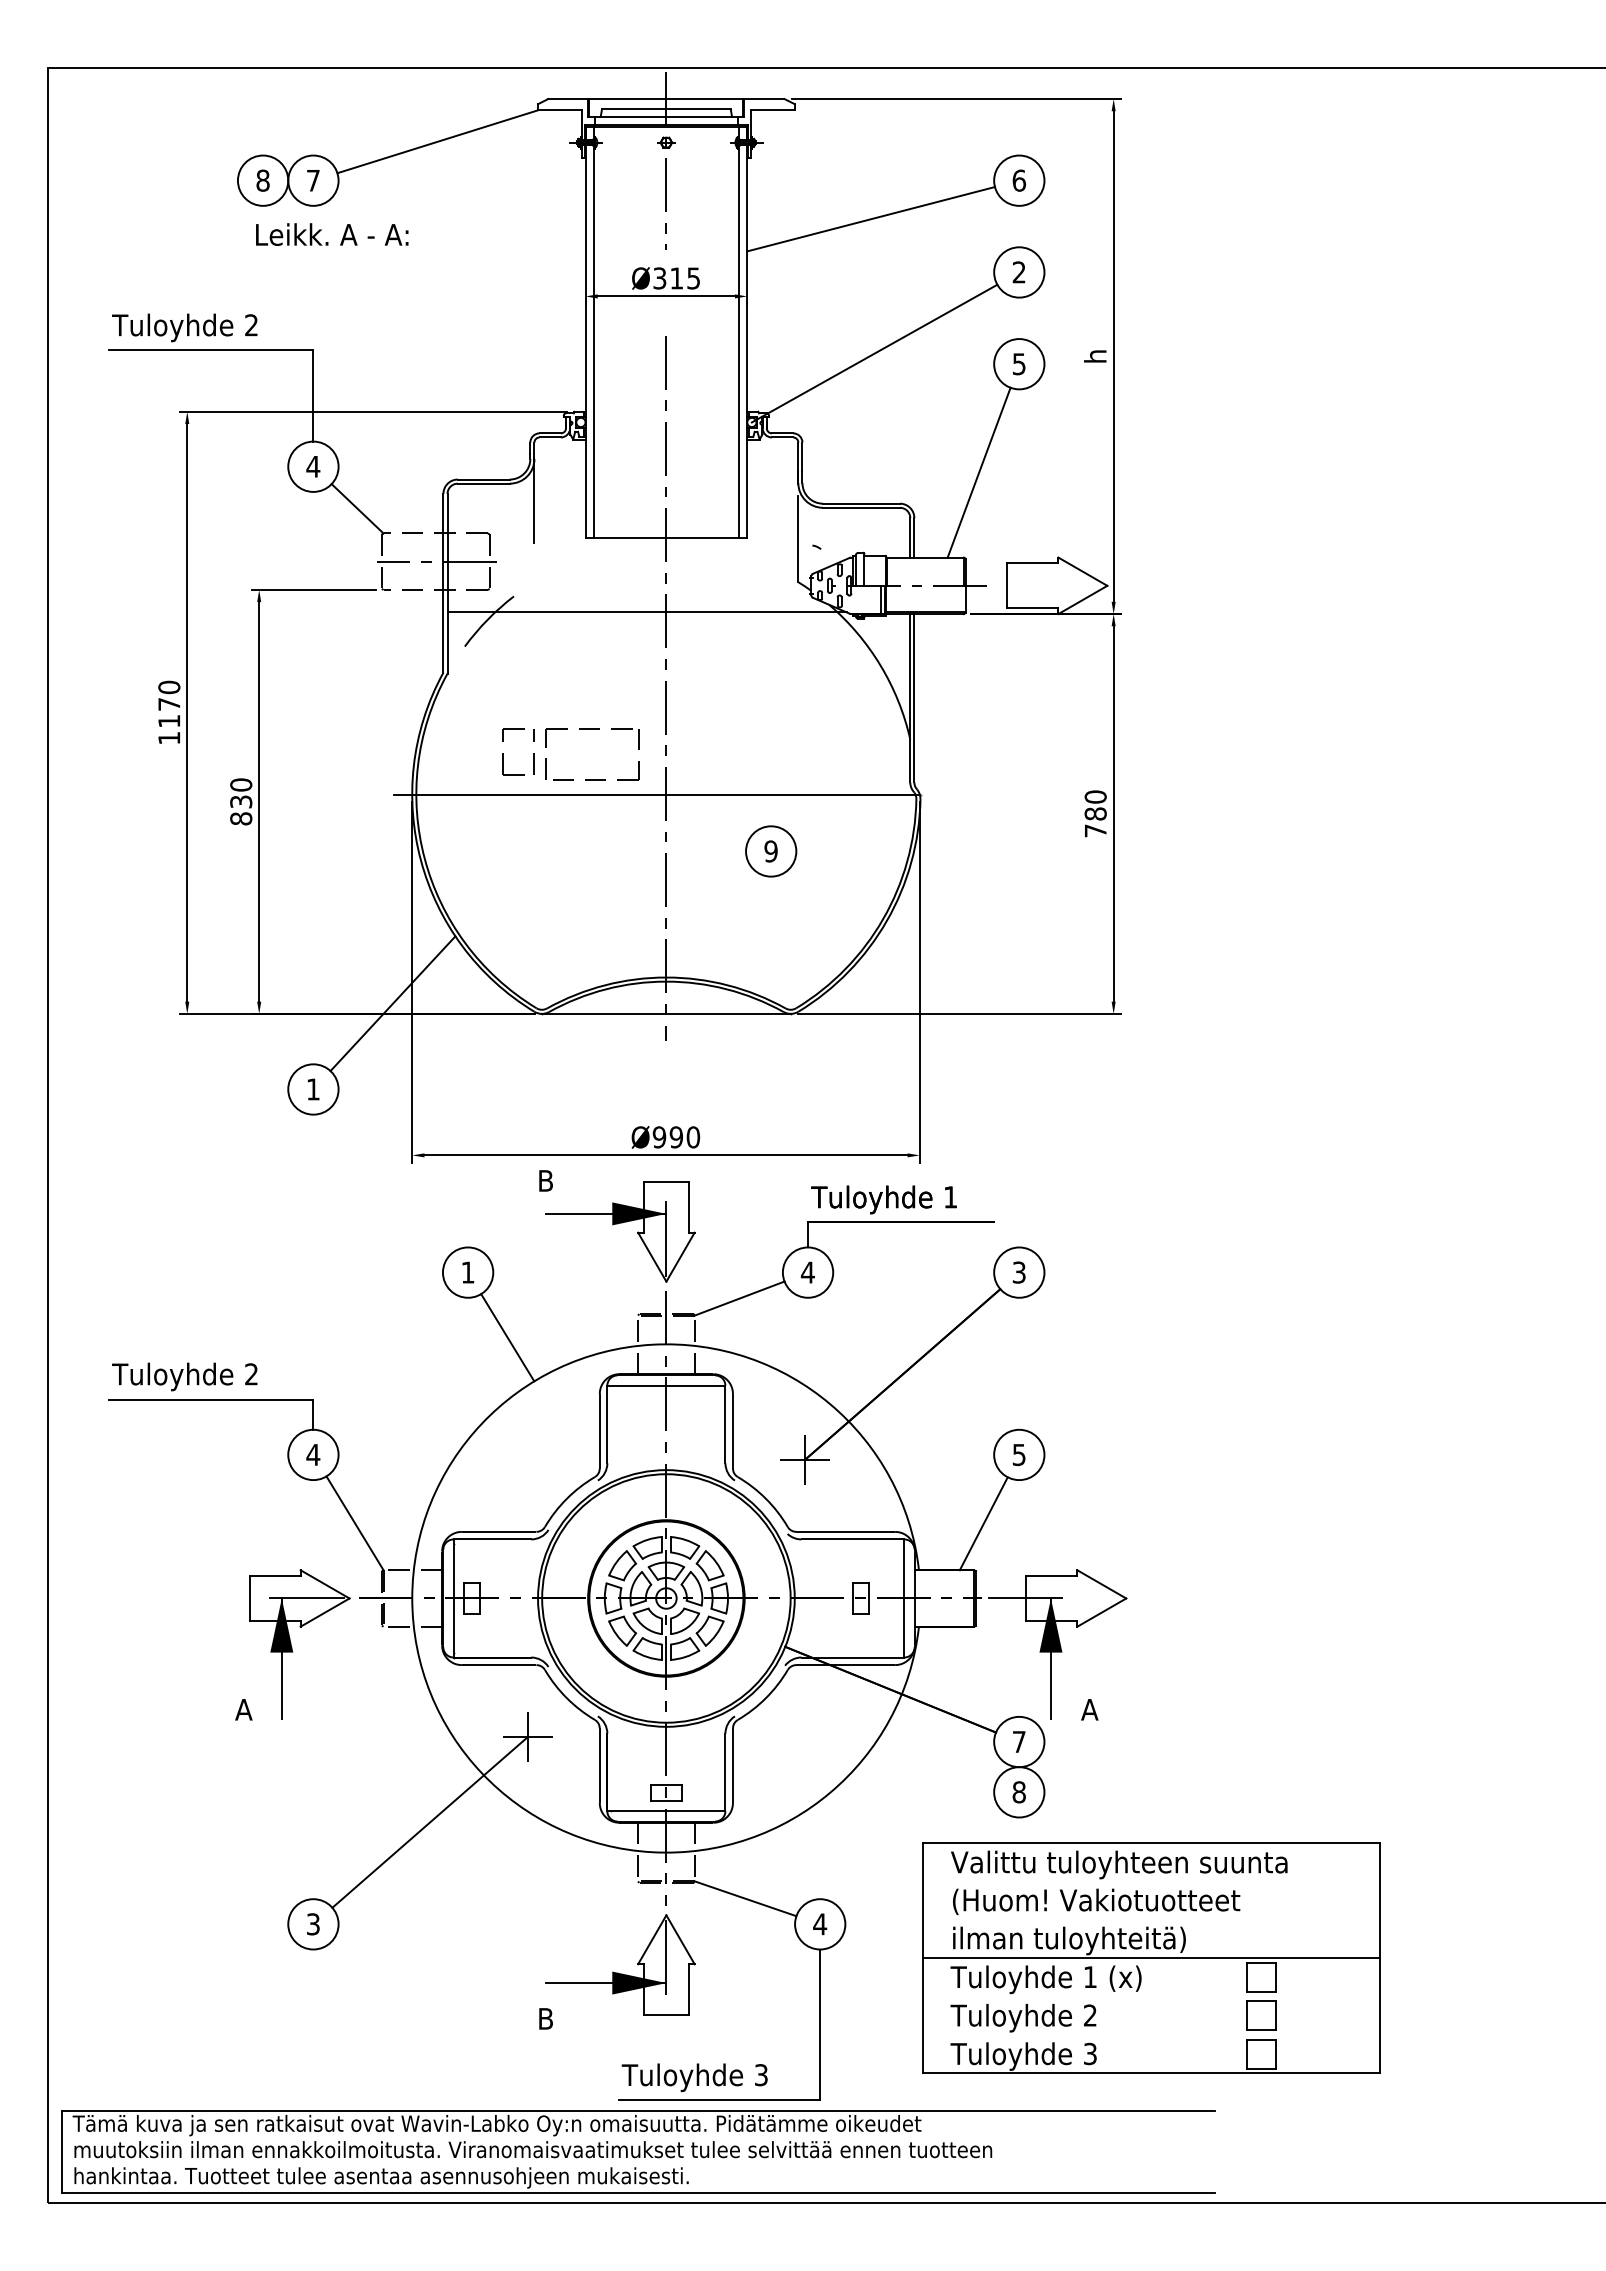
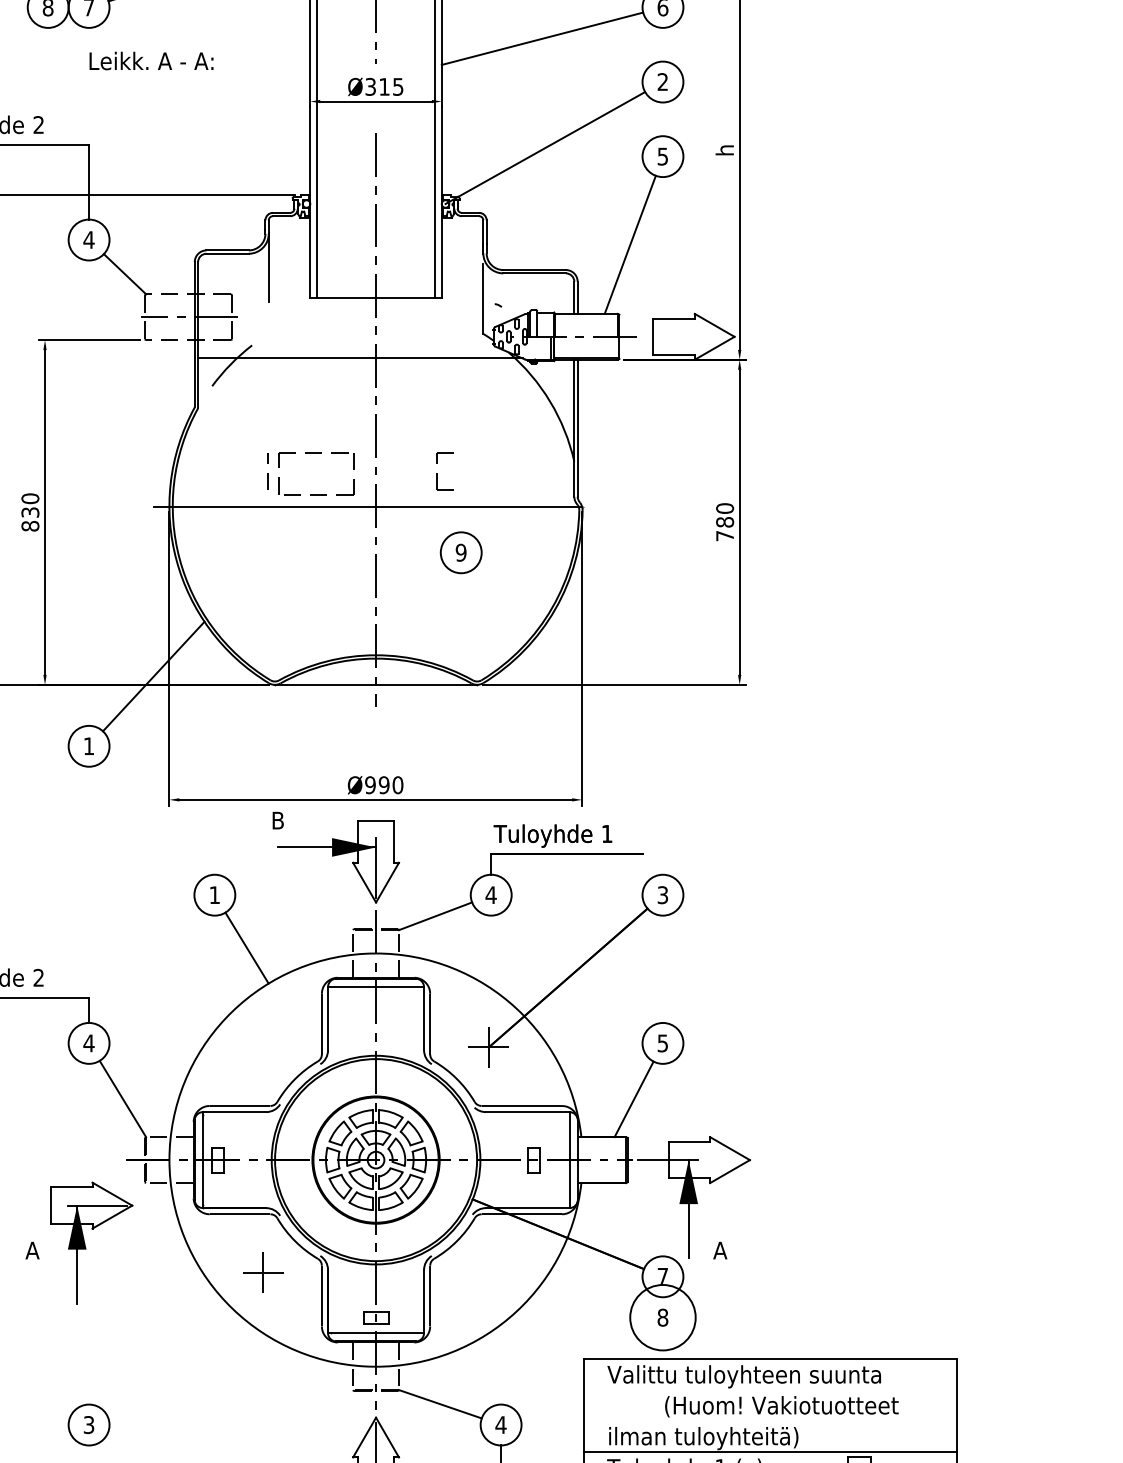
text: (332, 234) -> (151, 60), moved
part: (503, 753) -> (437, 473), moved
part: (292, 1647) -> (85, 1245), moved
circle: (1019, 1792) -> (663, 1317), size x1.6
line: (429, 1822) -> (183, 1342), removed
text: (1096, 1901) -> (781, 1406), moved

